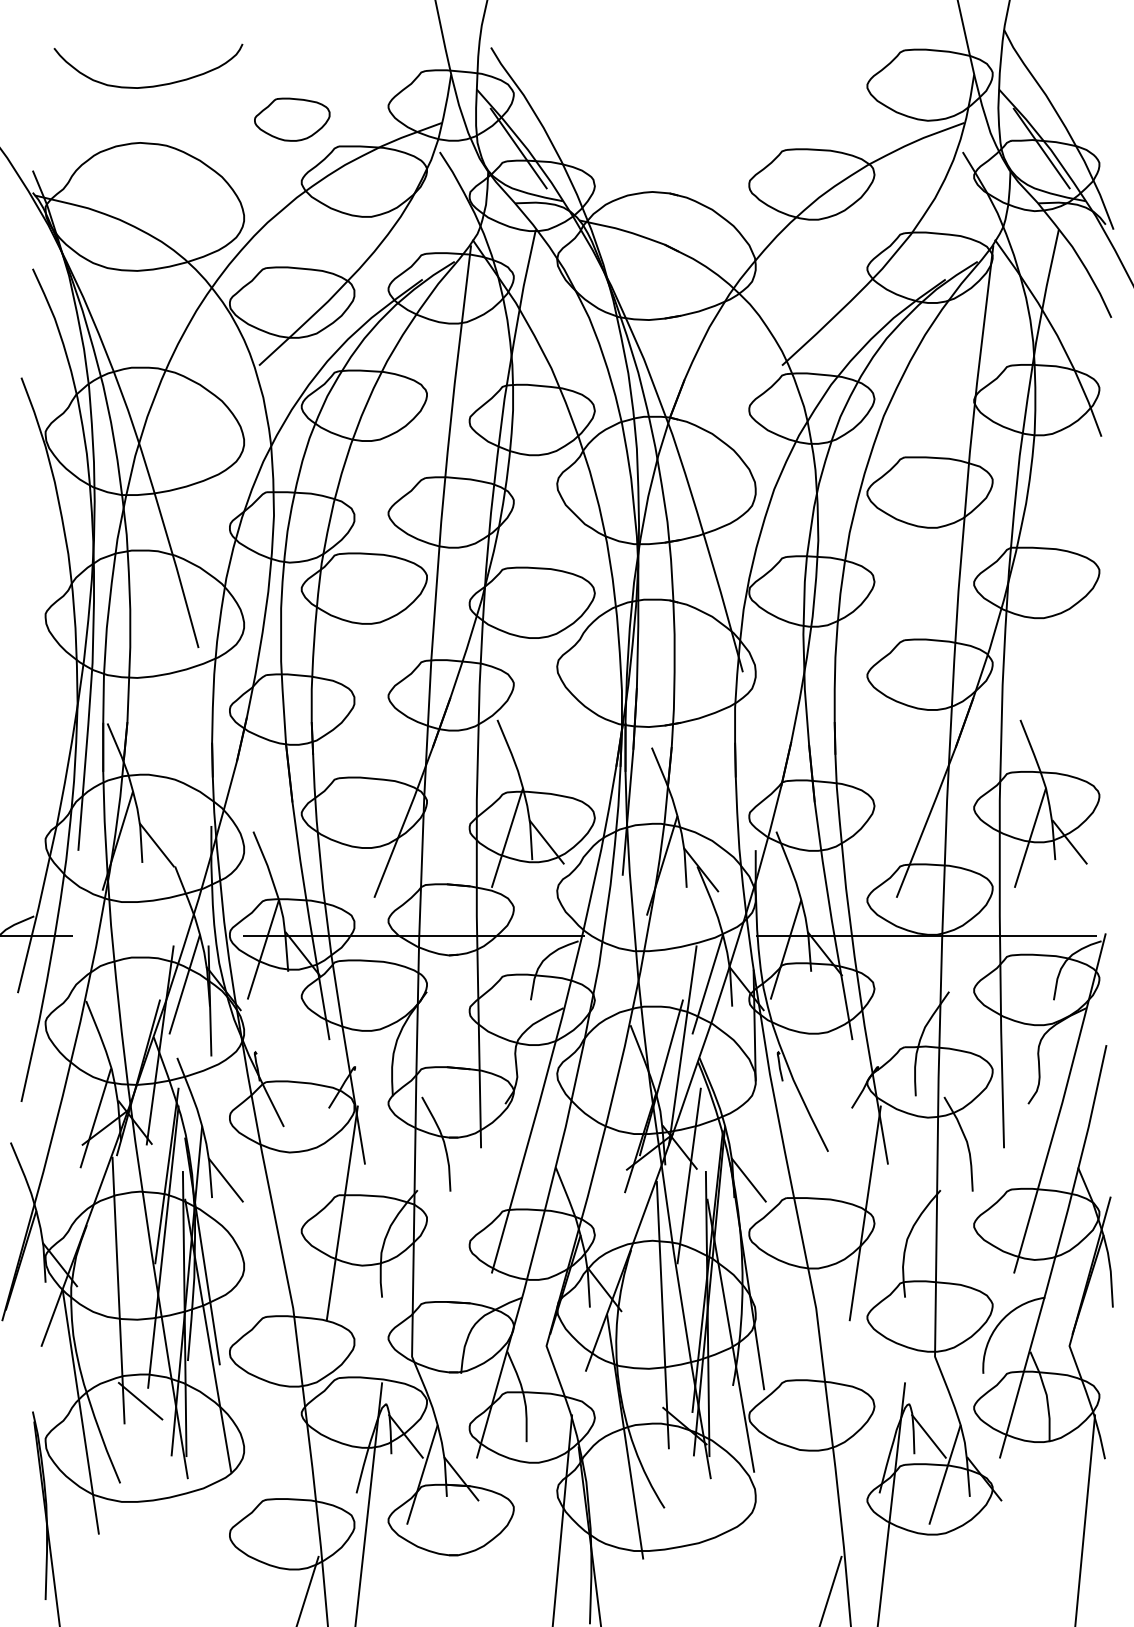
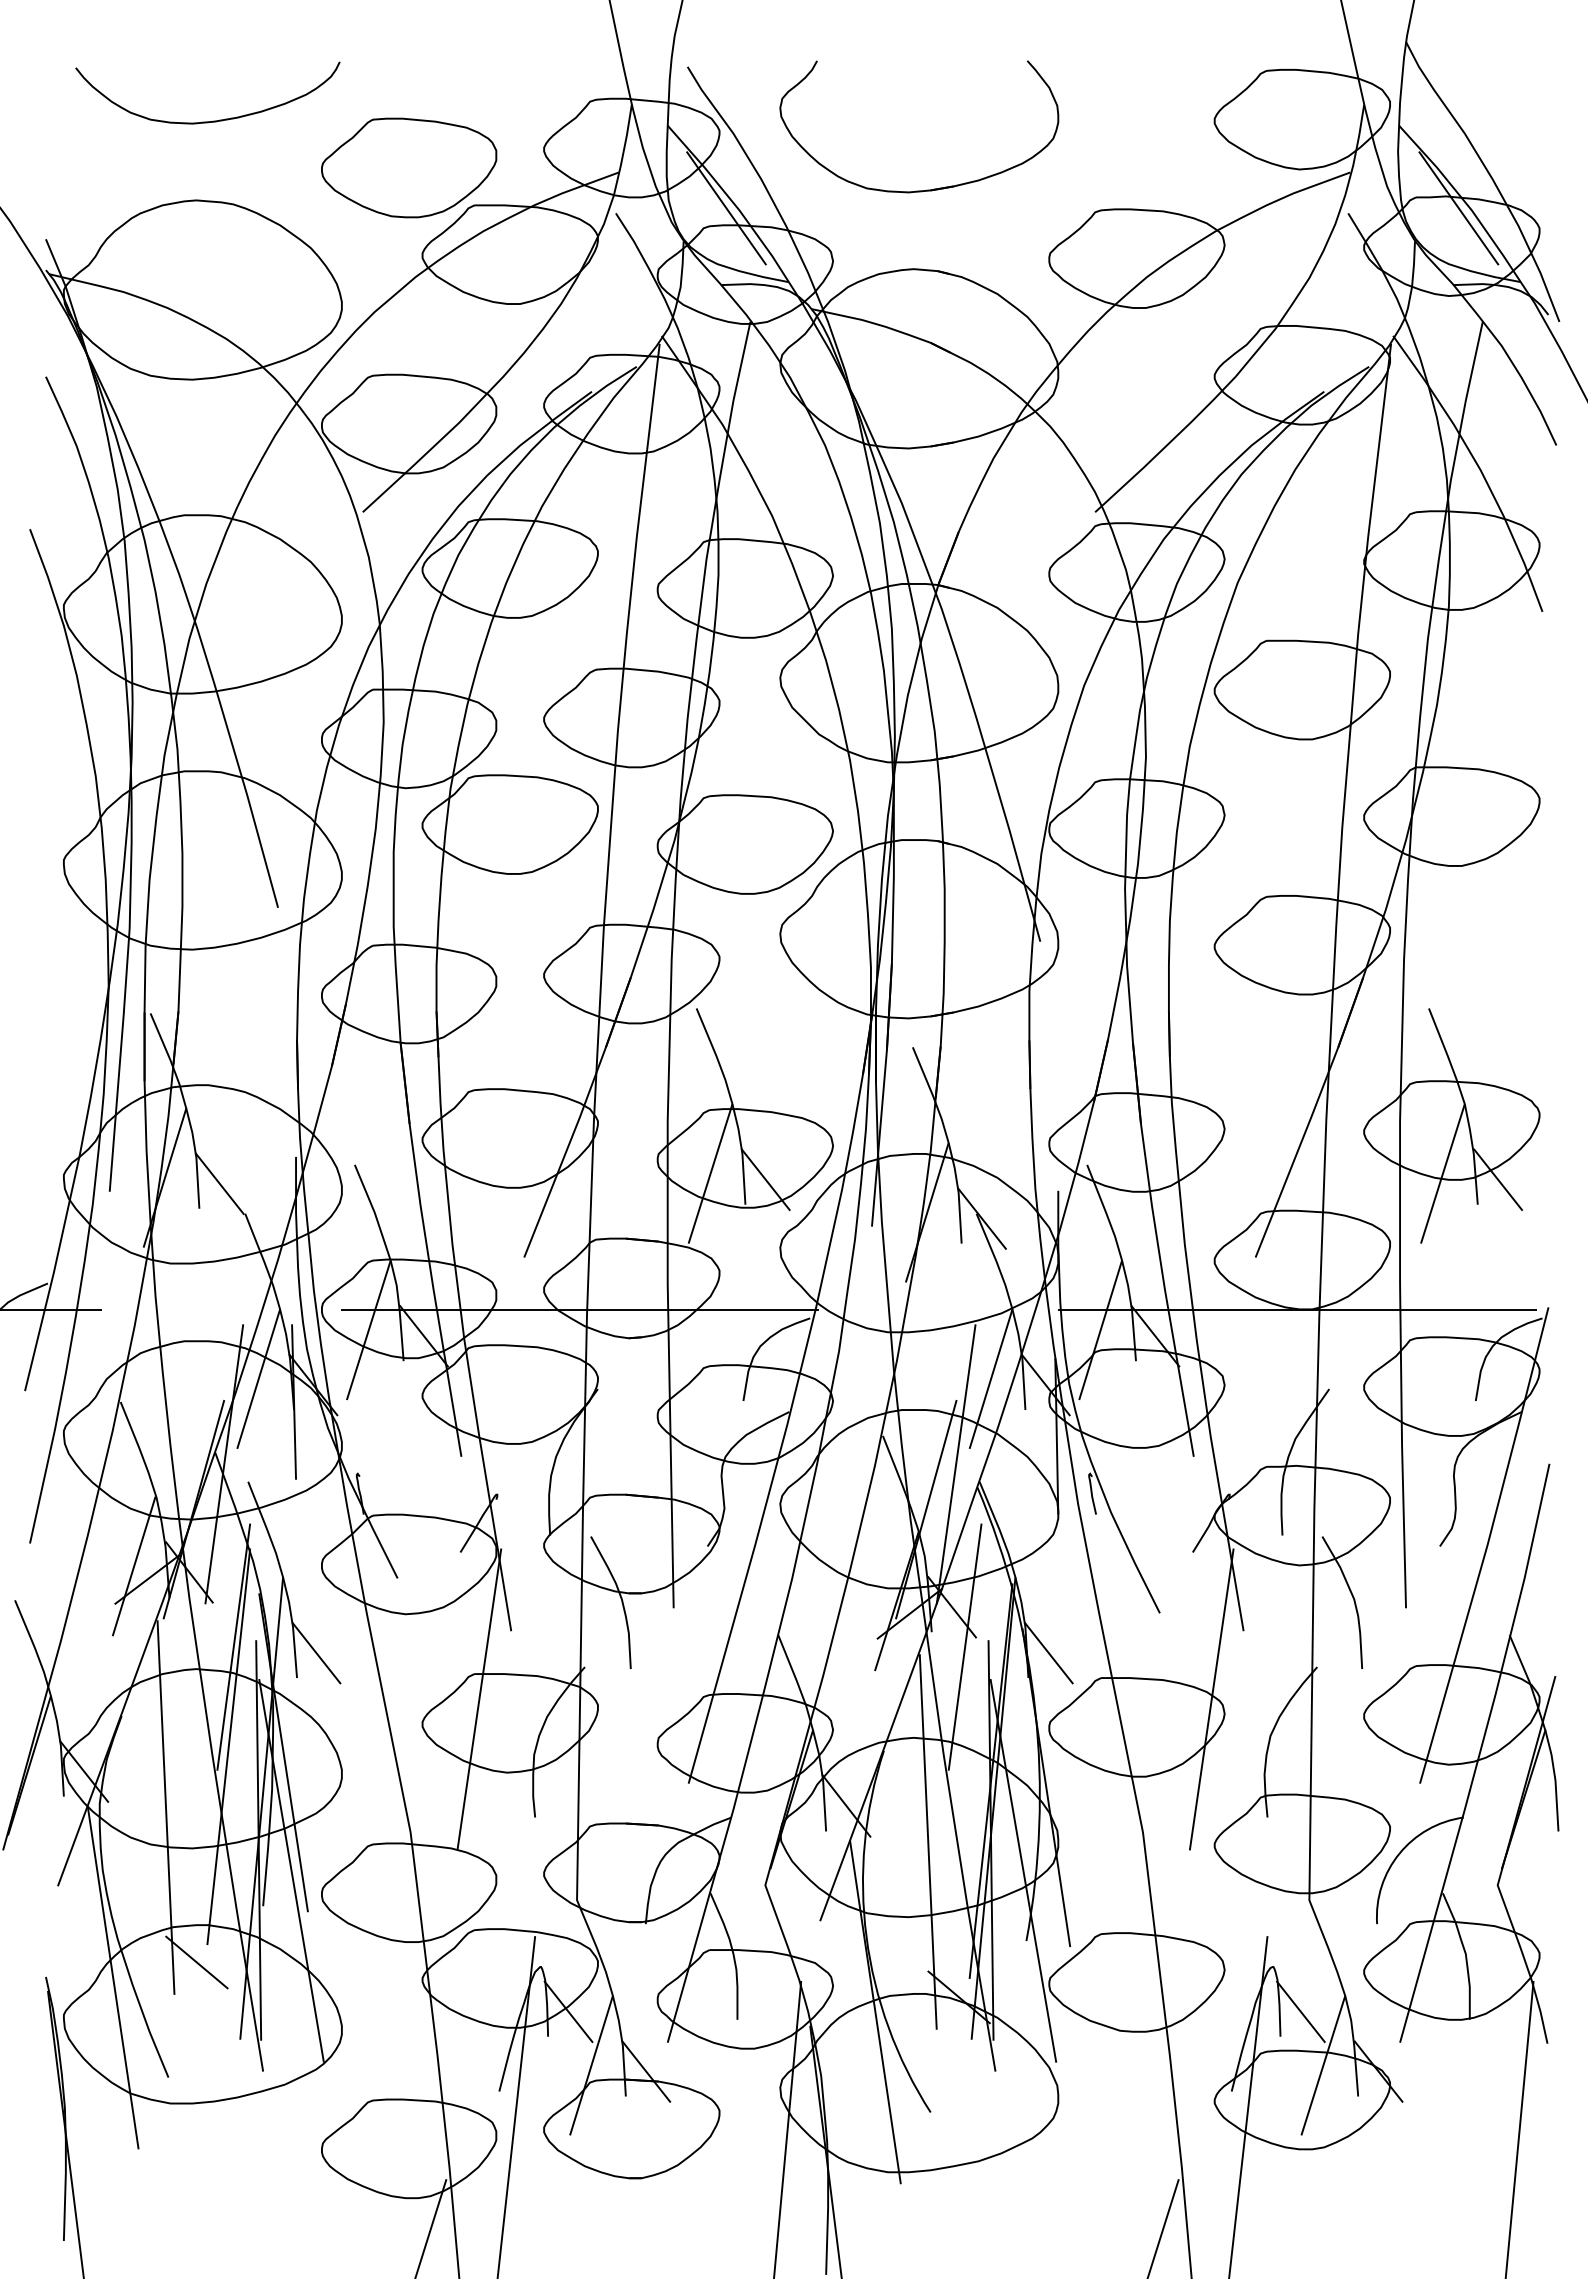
part: (292, 119) -> (409, 167), size x1.67
part: (661, 135) -> (926, 189), added

